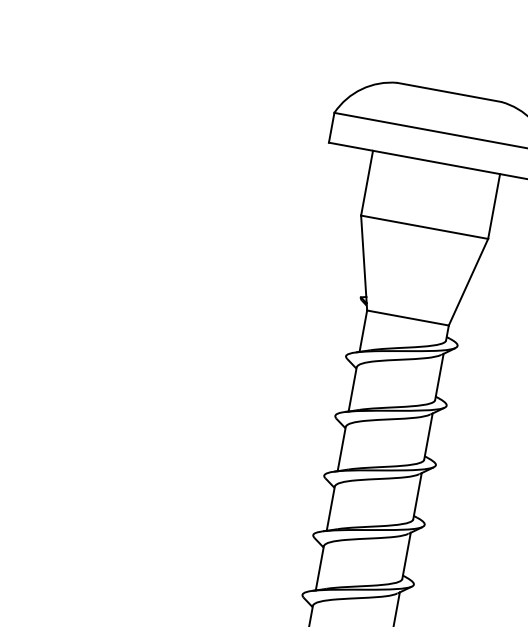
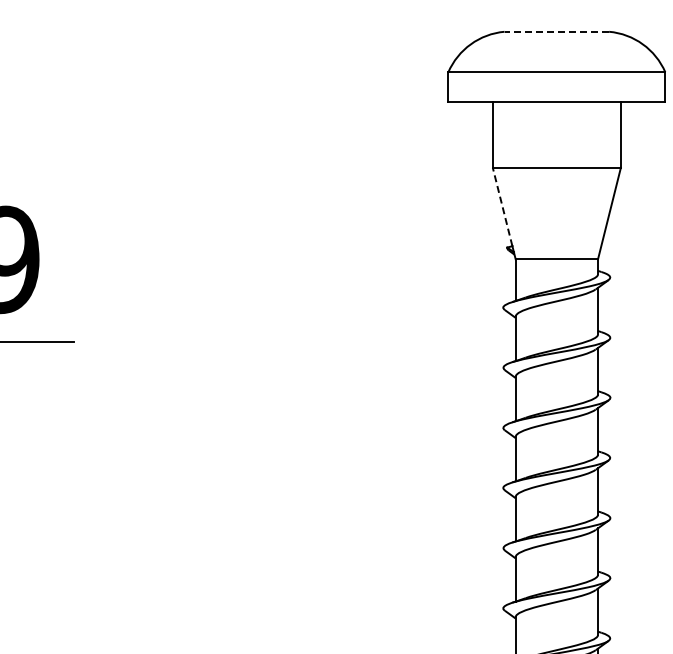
line: (449, 92) -> (556, 31), solid -> dashed
line: (363, 255) -> (502, 206), solid -> dashed

